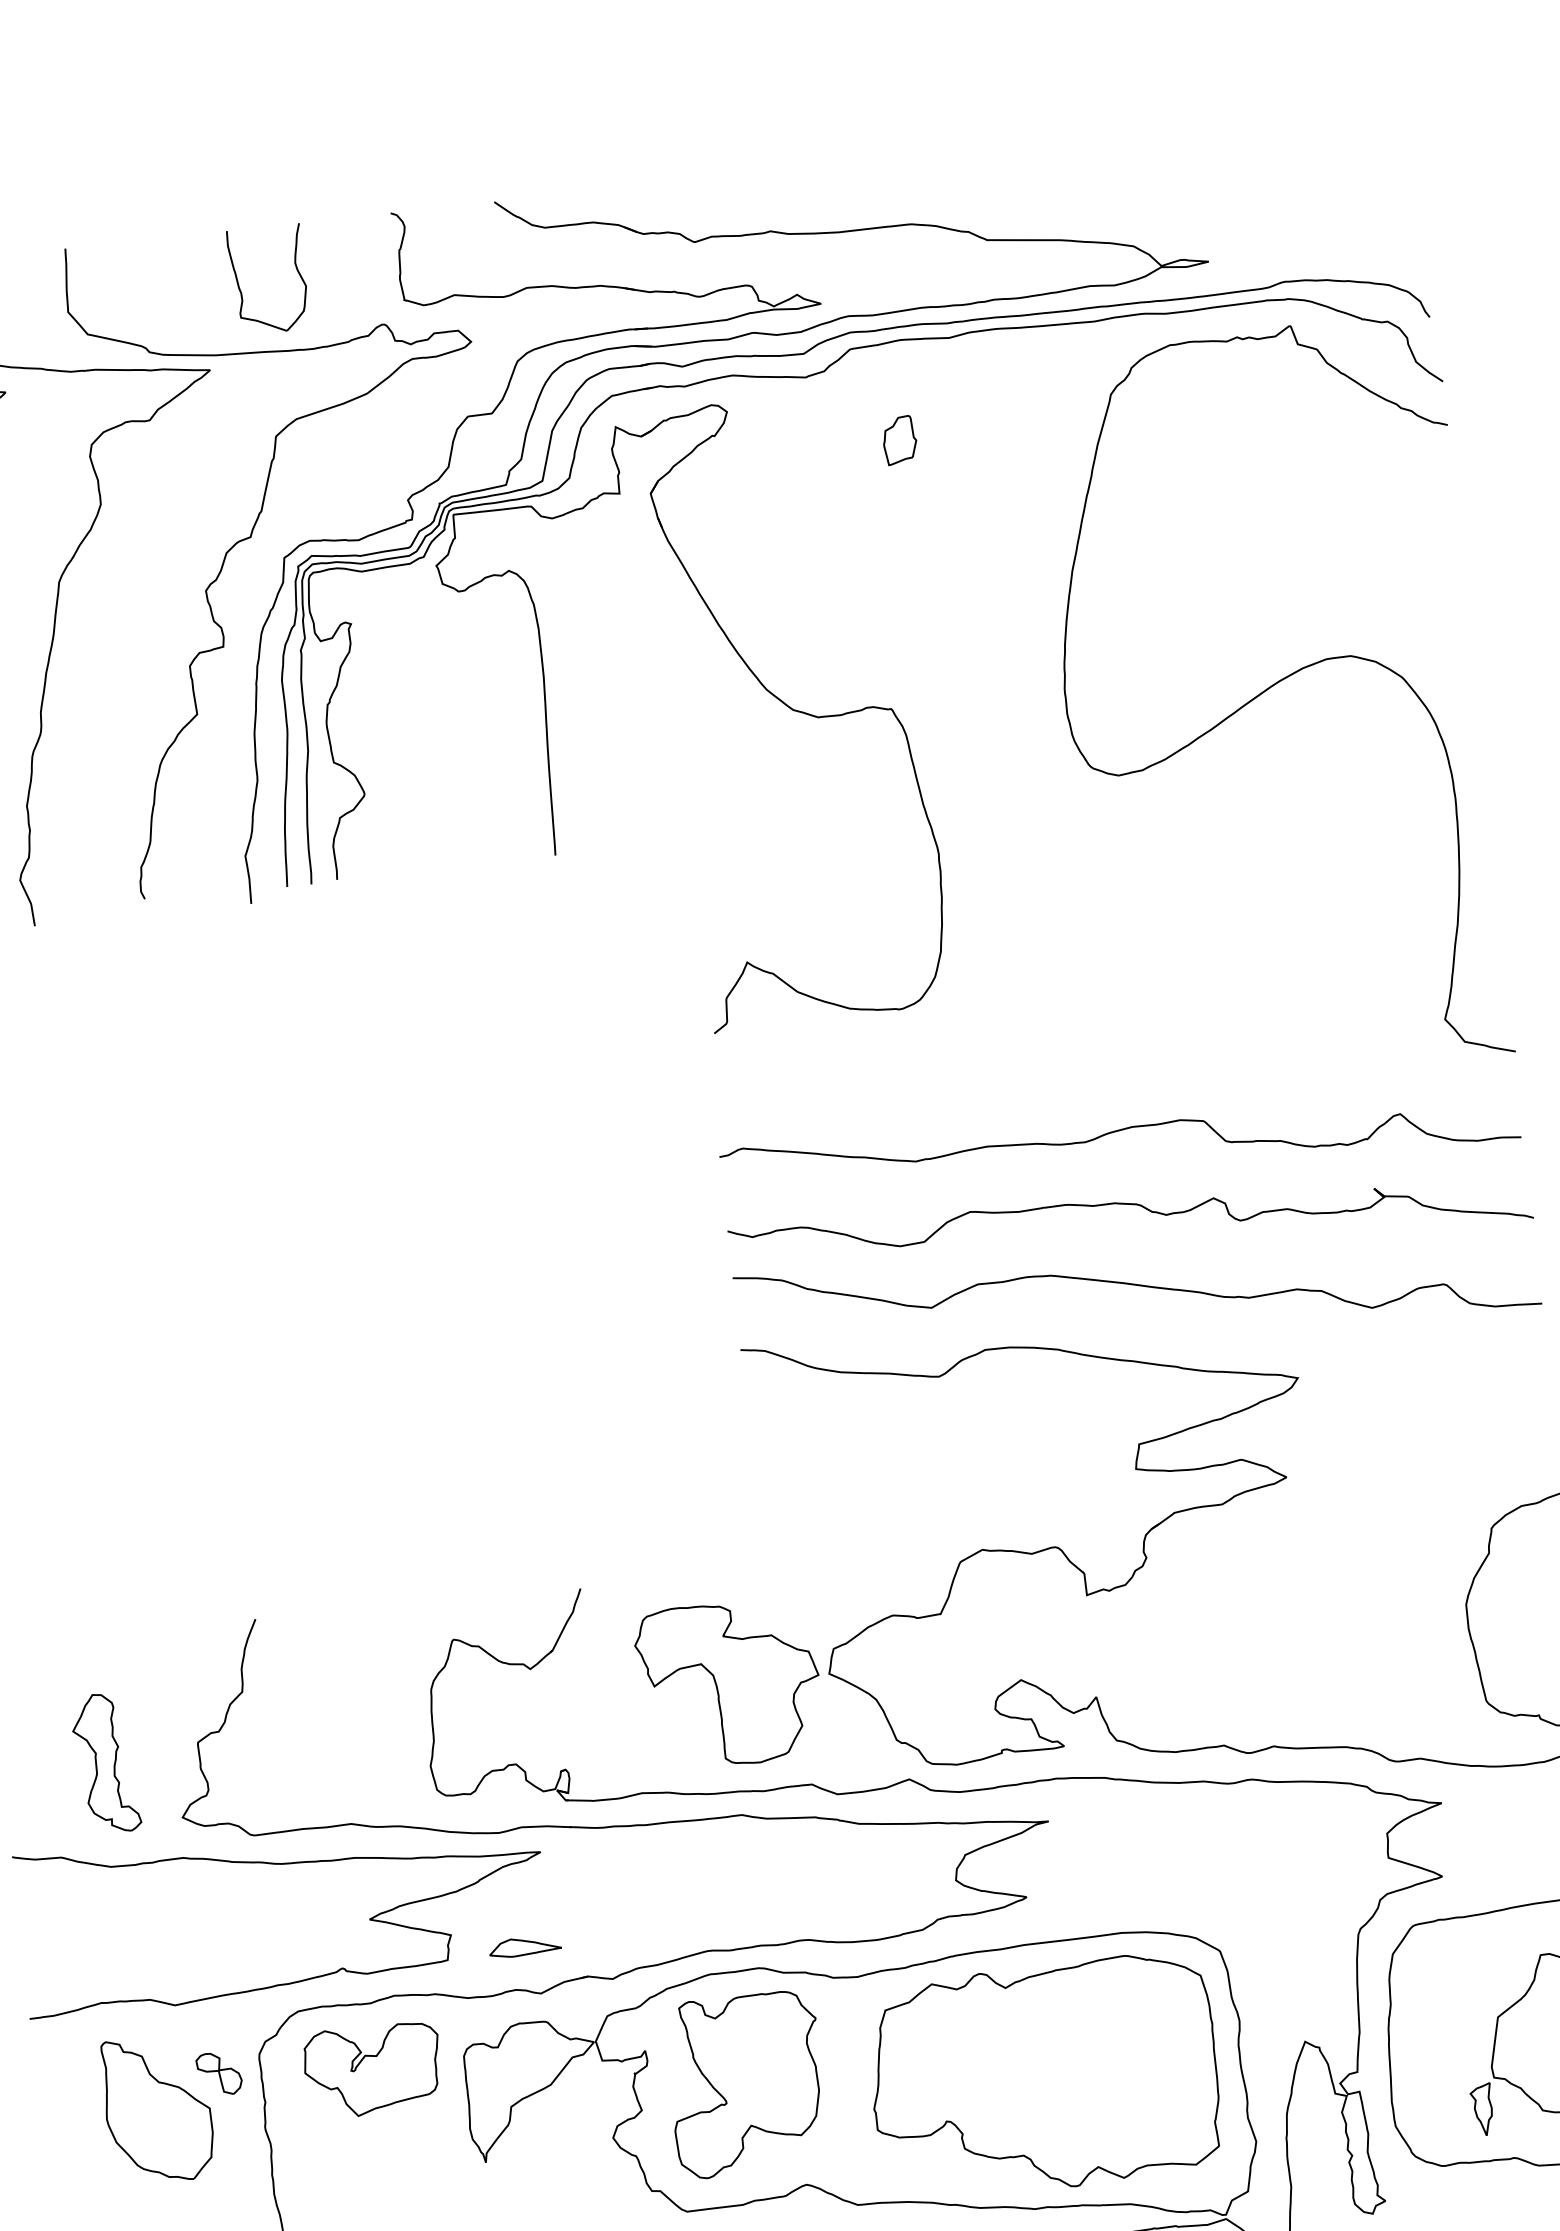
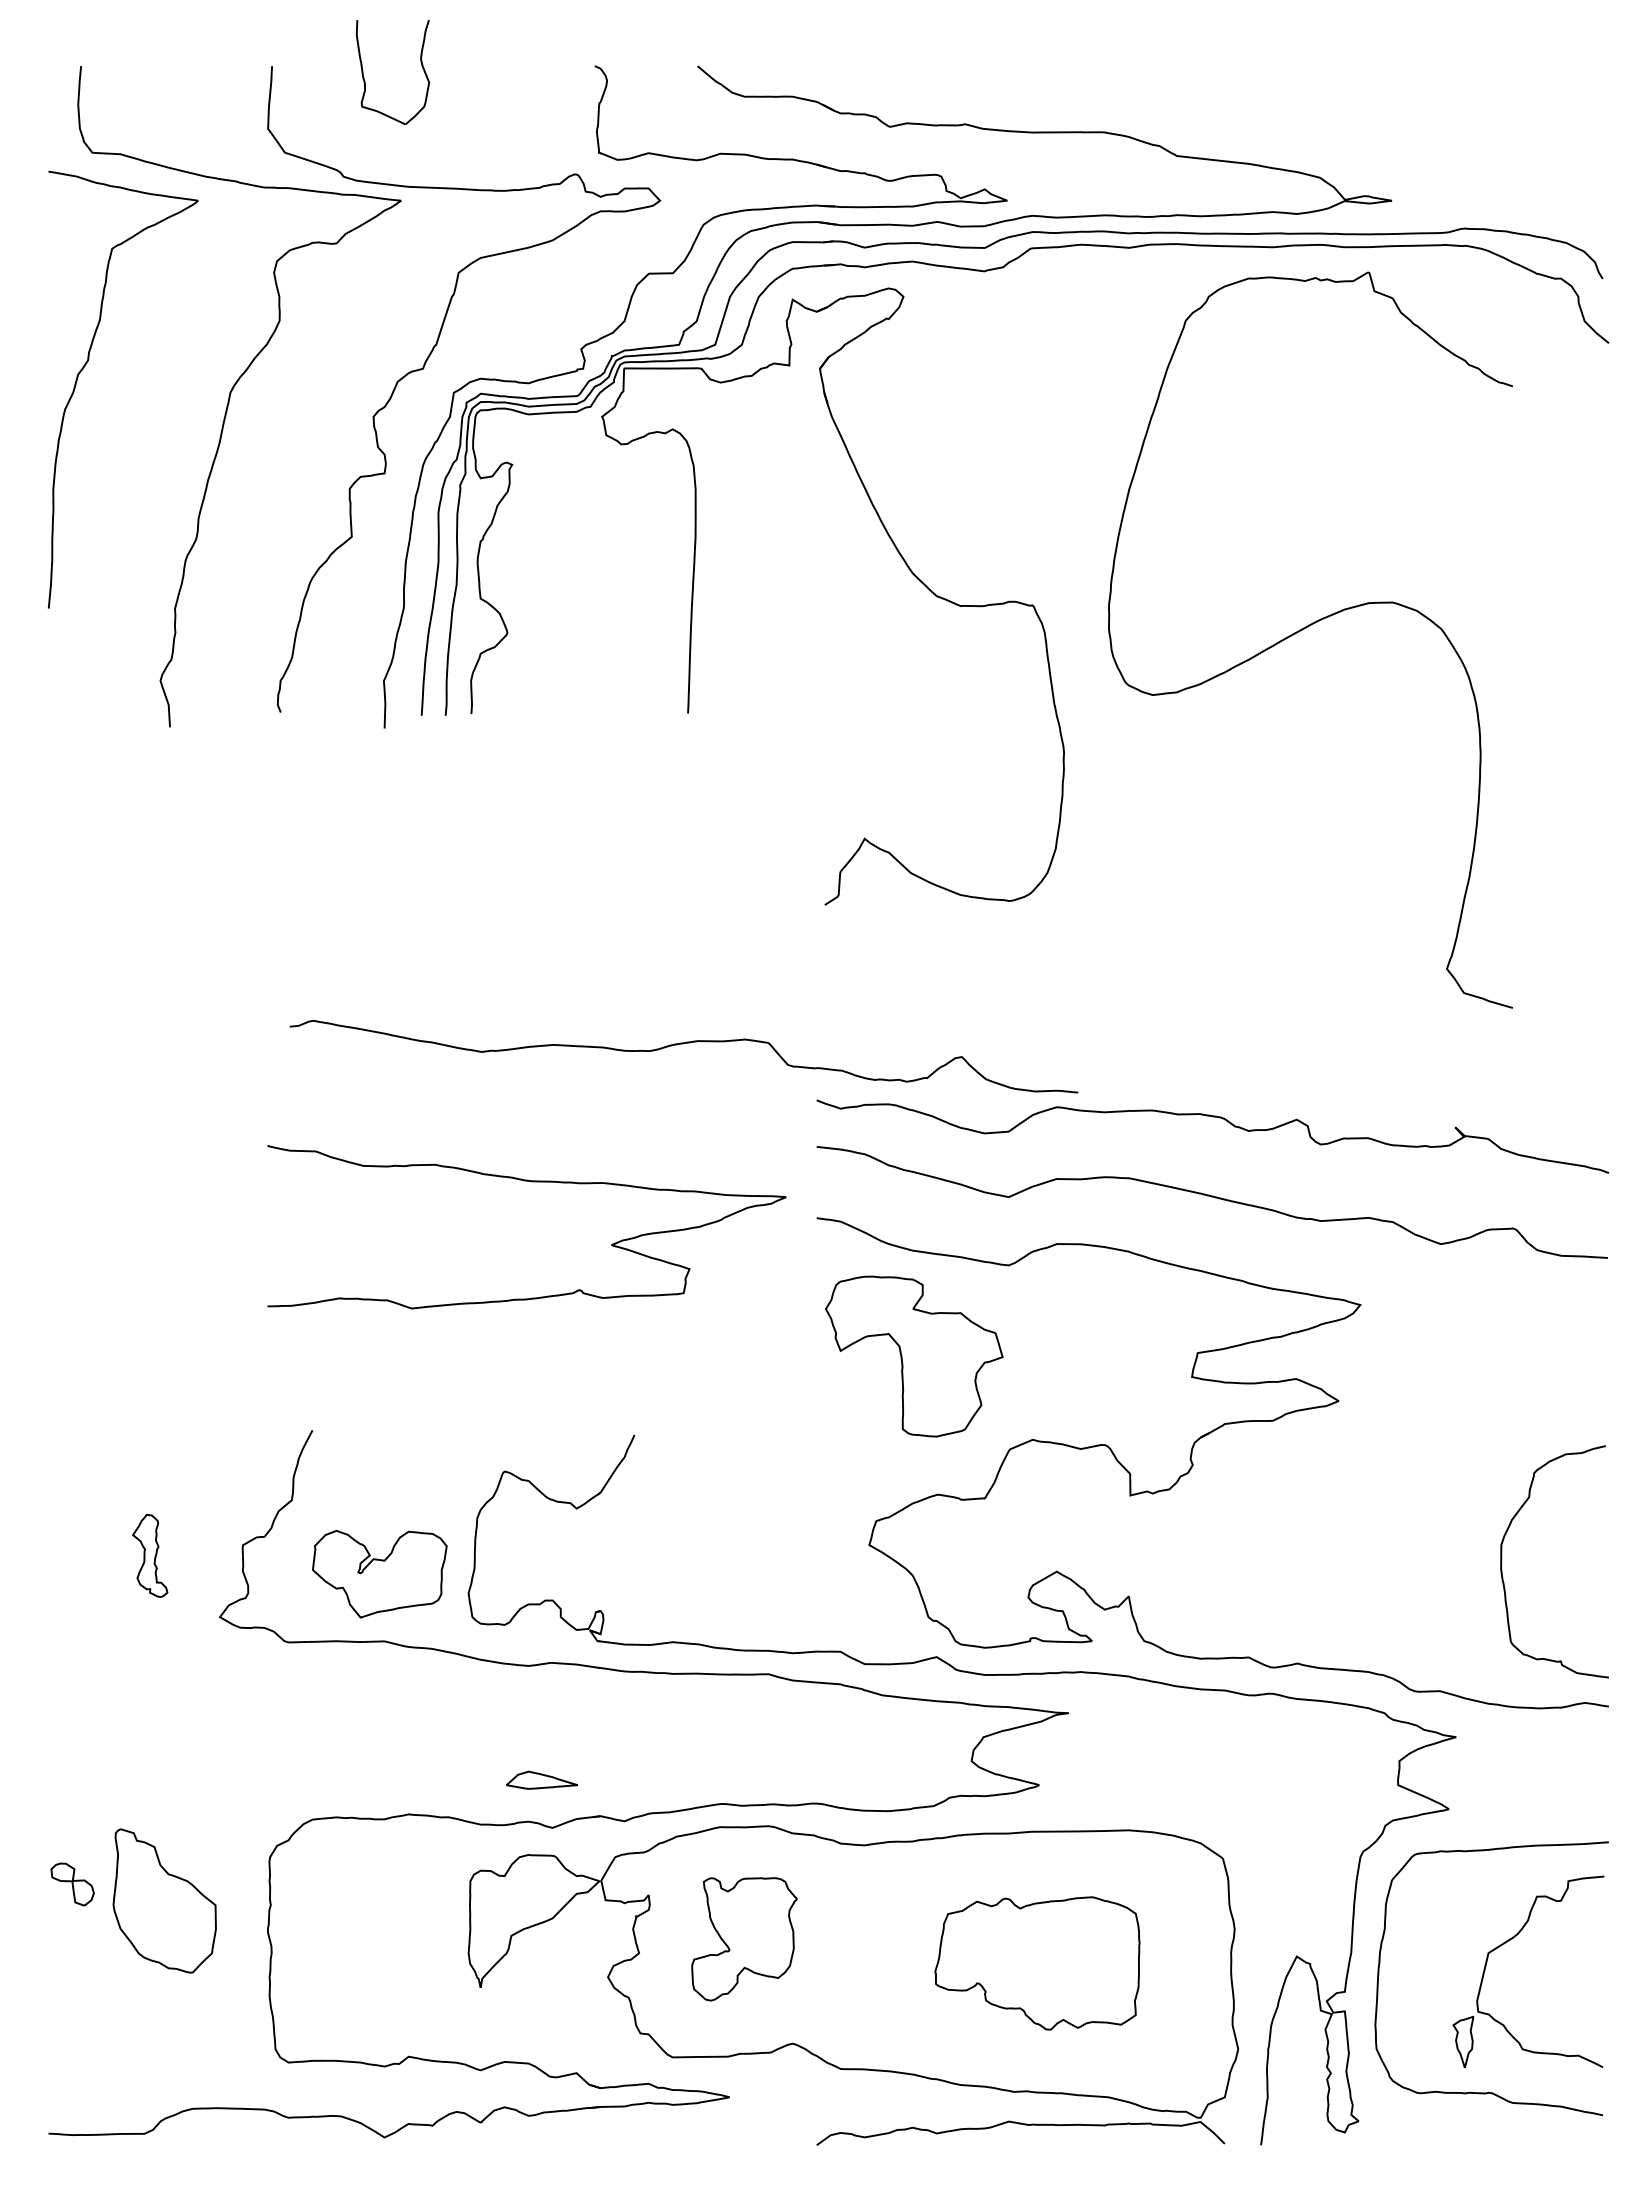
part: (241, 291) -> (365, 80), moved
part: (899, 440) -> (1069, 343), removed
curve: (1264, 692) -> (1304, 629), moved
curve: (1118, 1131) -> (683, 1044), moved
part: (729, 1684) -> (914, 1356), moved
part: (104, 1763) -> (149, 1555), size x0.6
curve: (282, 1865) -> (531, 1182), moved
part: (372, 2069) -> (379, 1573), moved
part: (219, 2073) -> (72, 1884), moved
part: (1044, 2077) -> (1037, 1963), size x0.6
part: (746, 2085) -> (744, 1939), size x0.7

